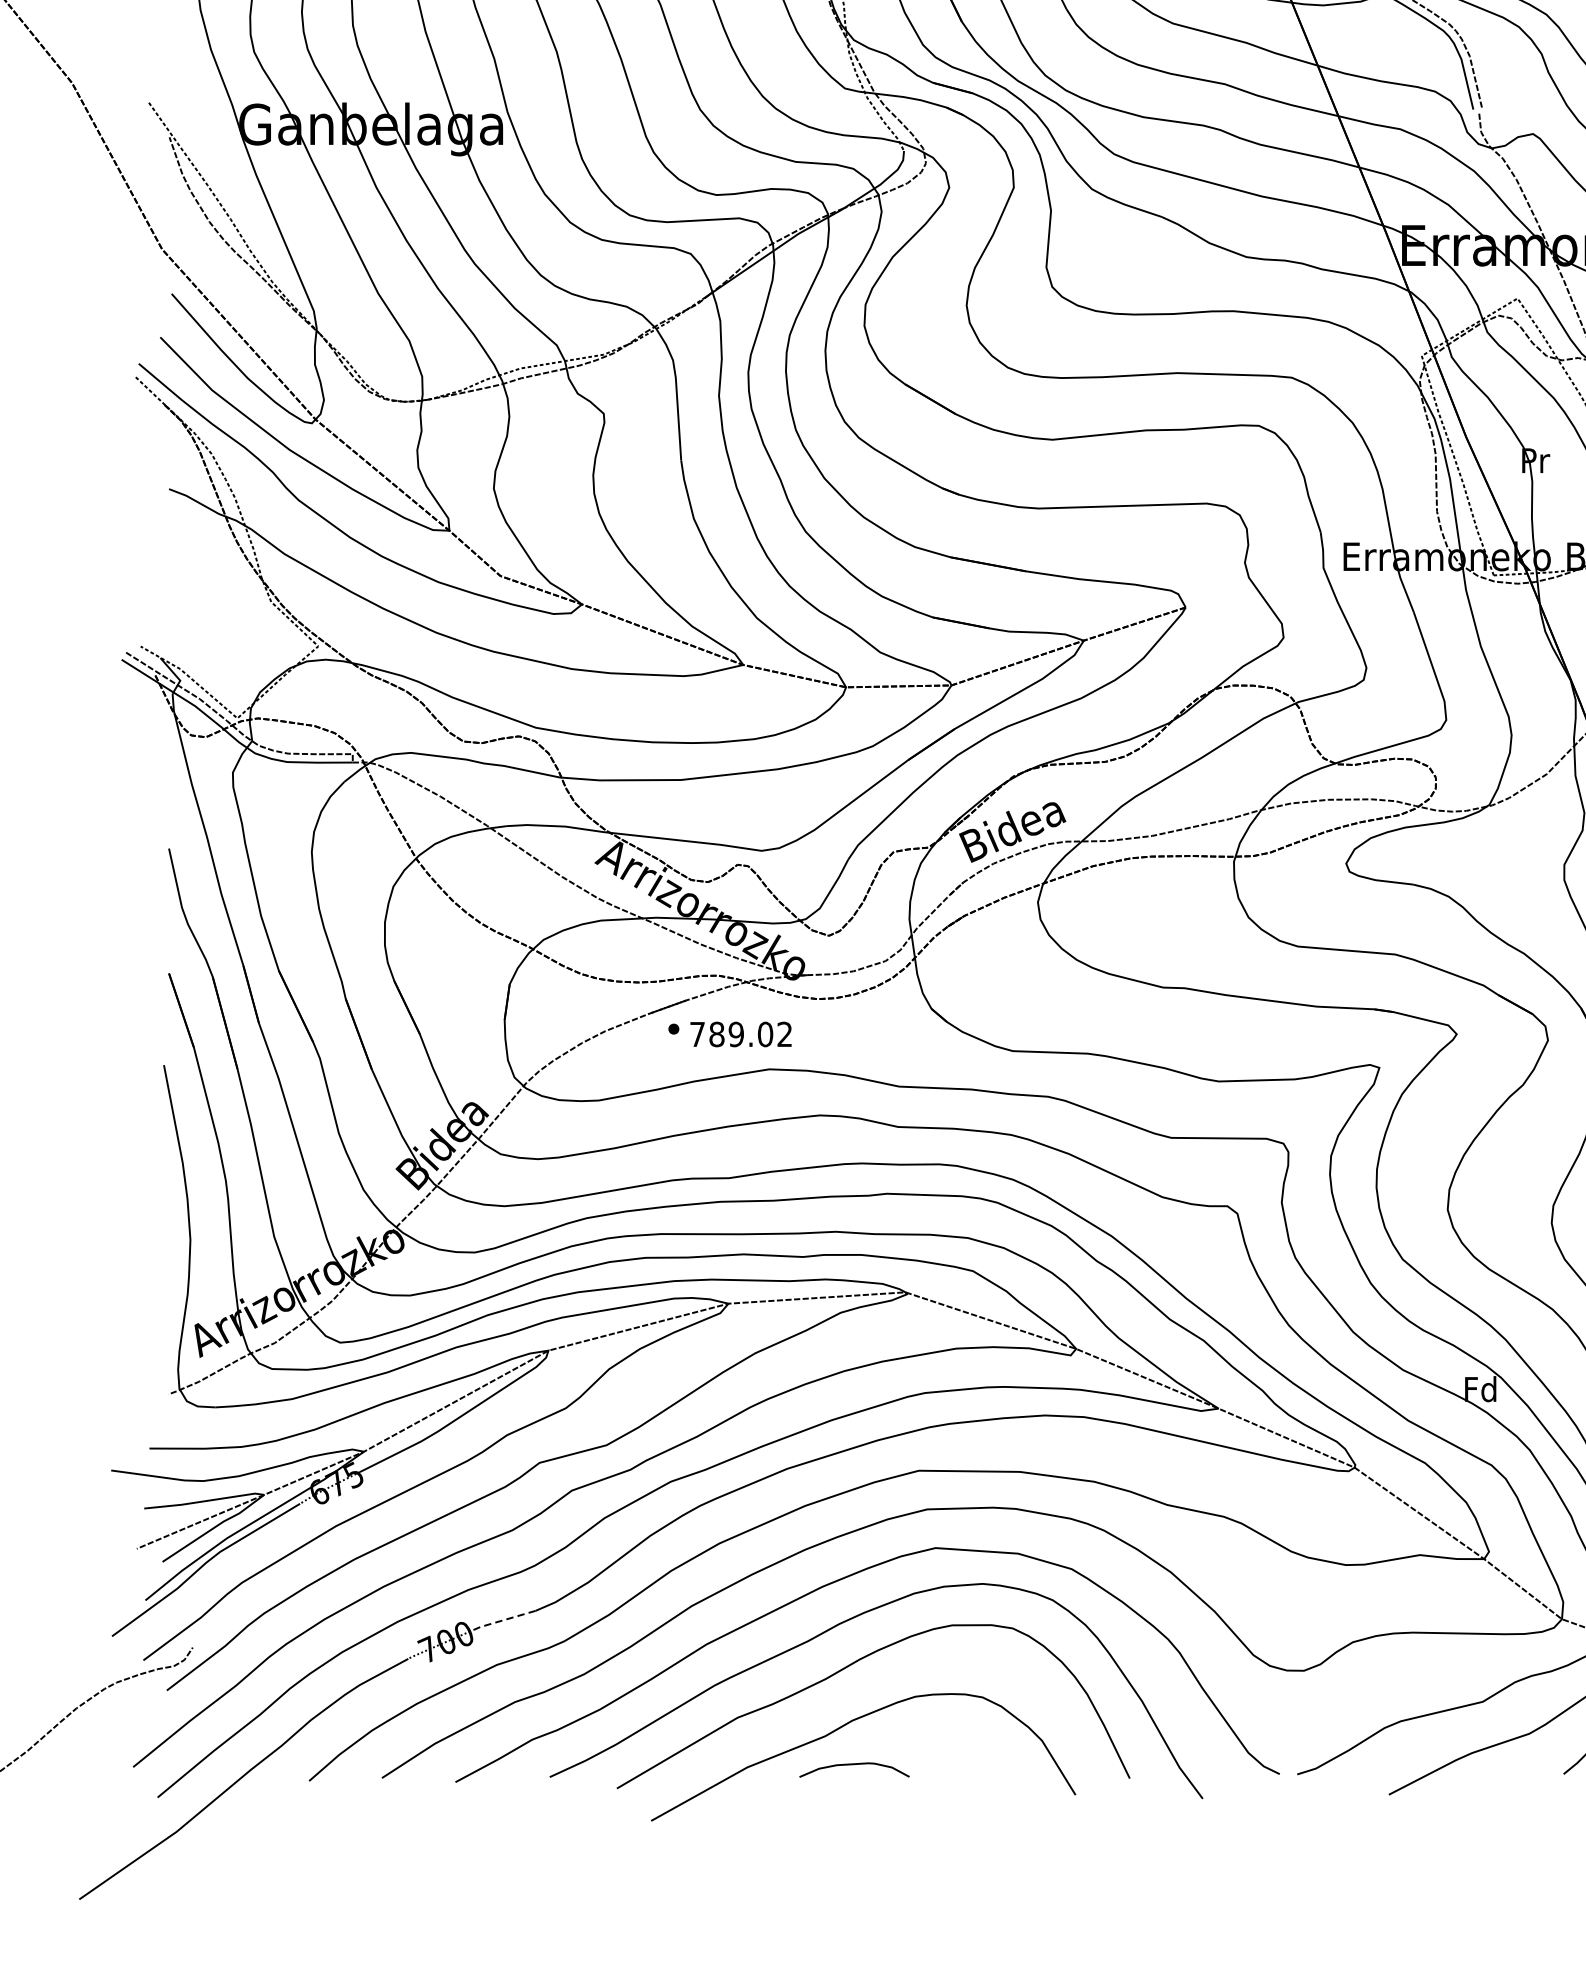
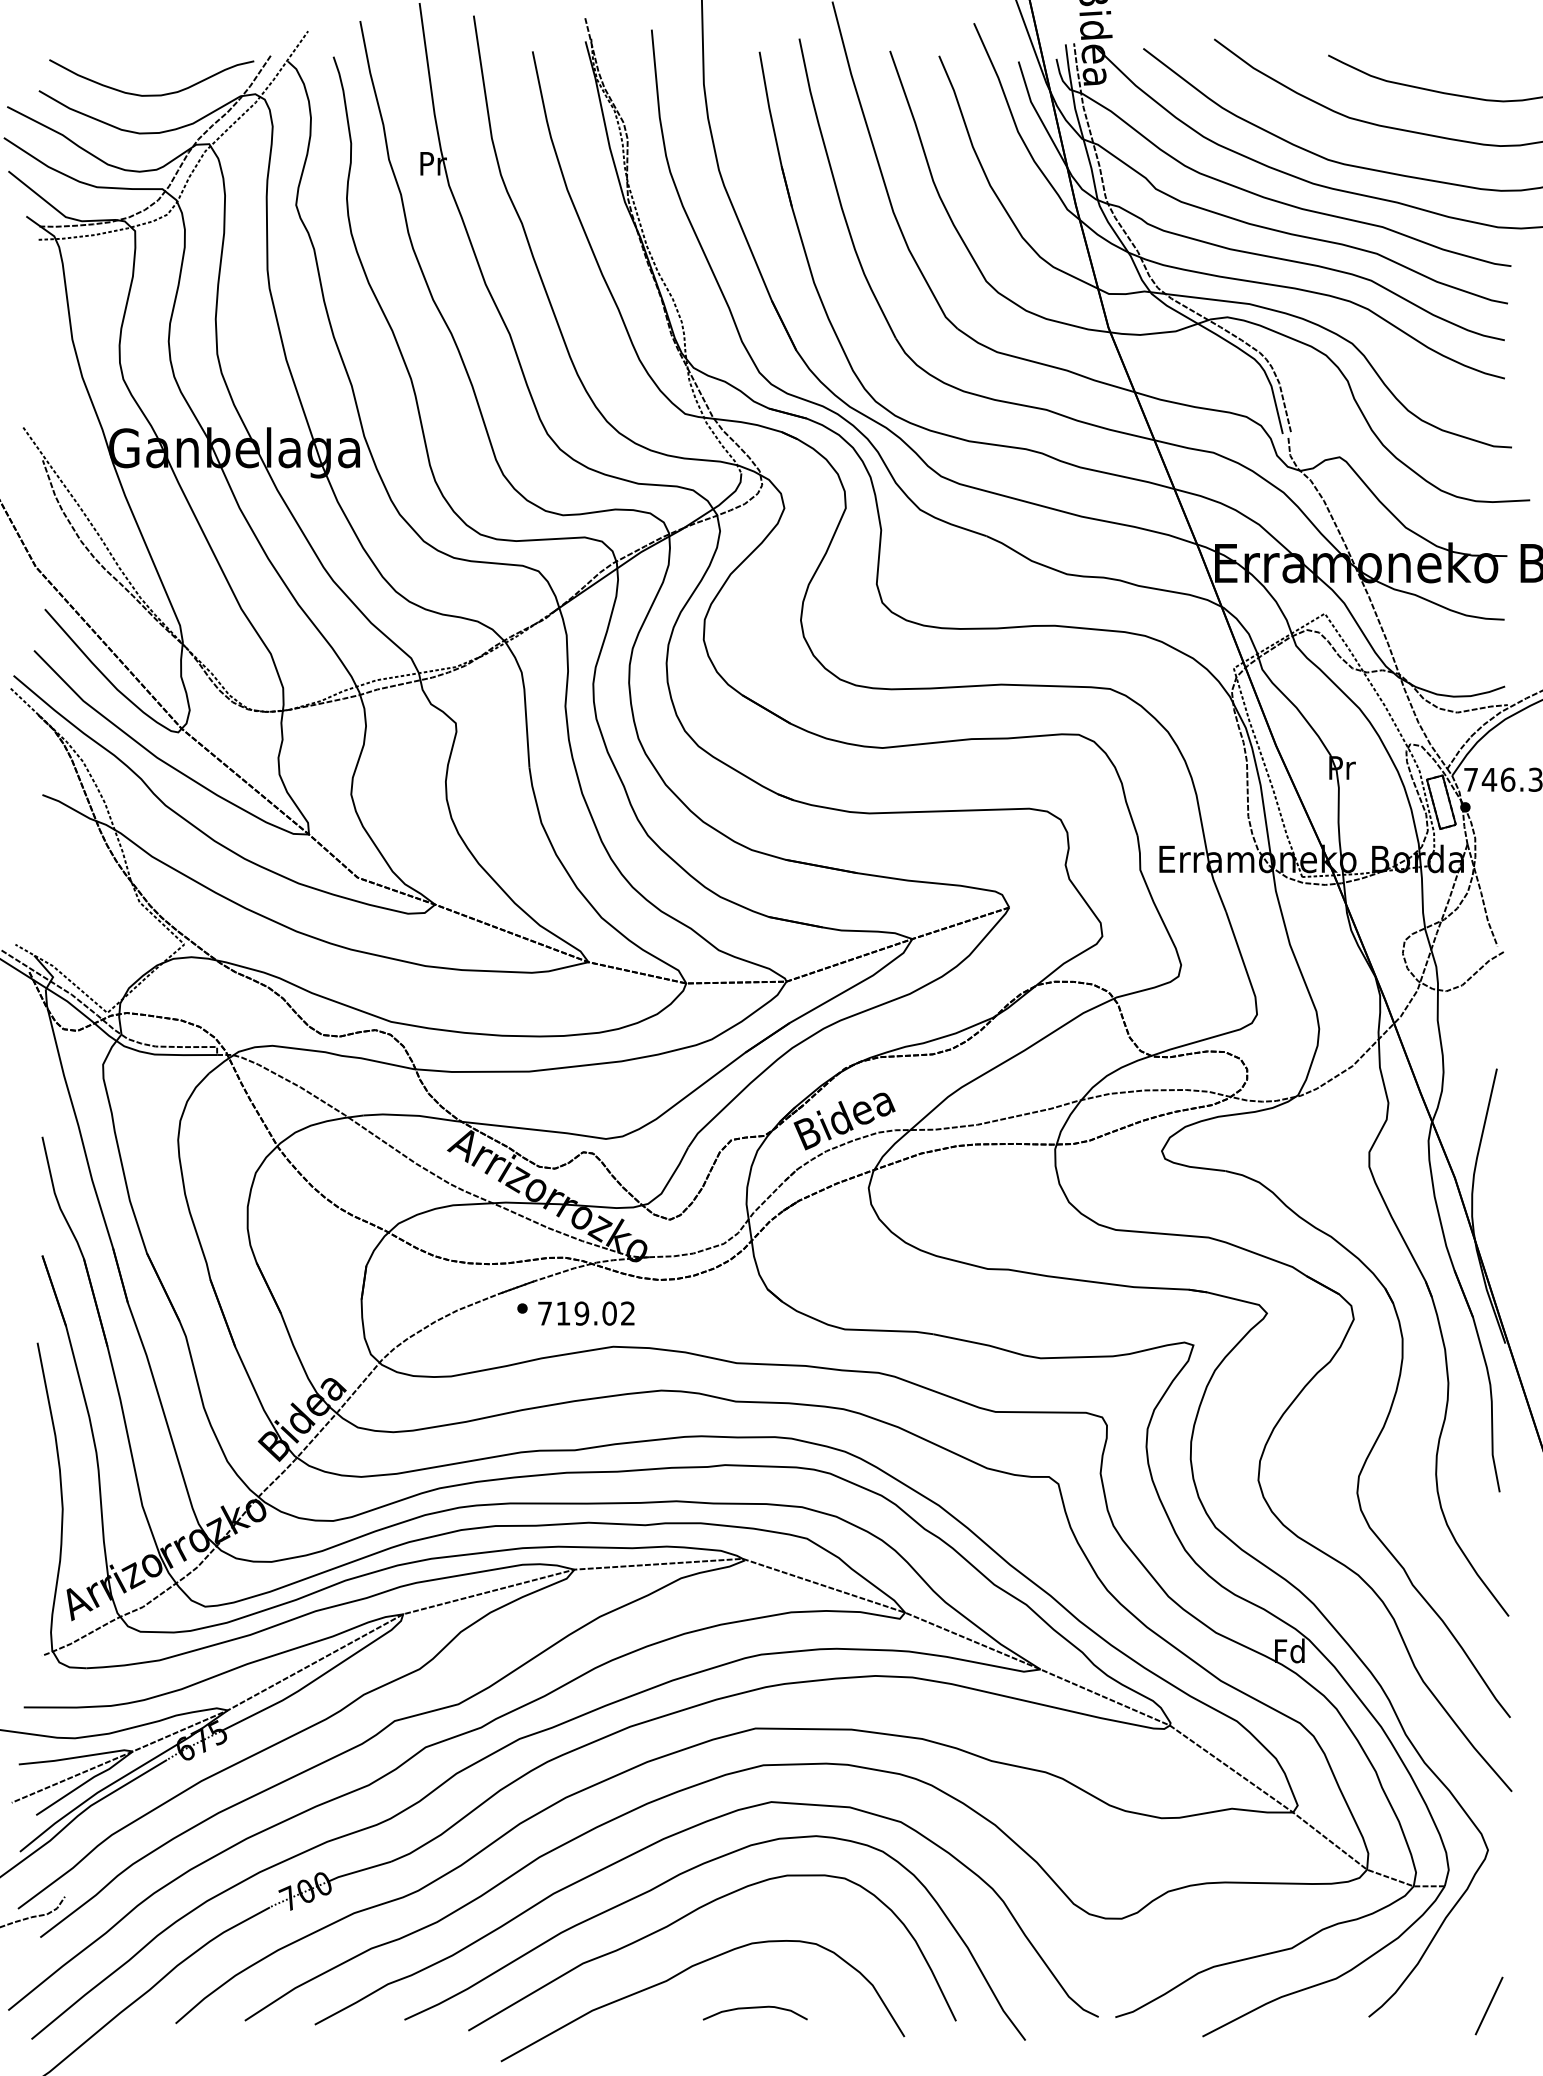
text: (716, 1034) -> (563, 1313), 789.02 -> 719.02
line: (501, 1621) -> (358, 1871), dashed -> solid
curve: (853, 1765) -> (754, 2008), moved

